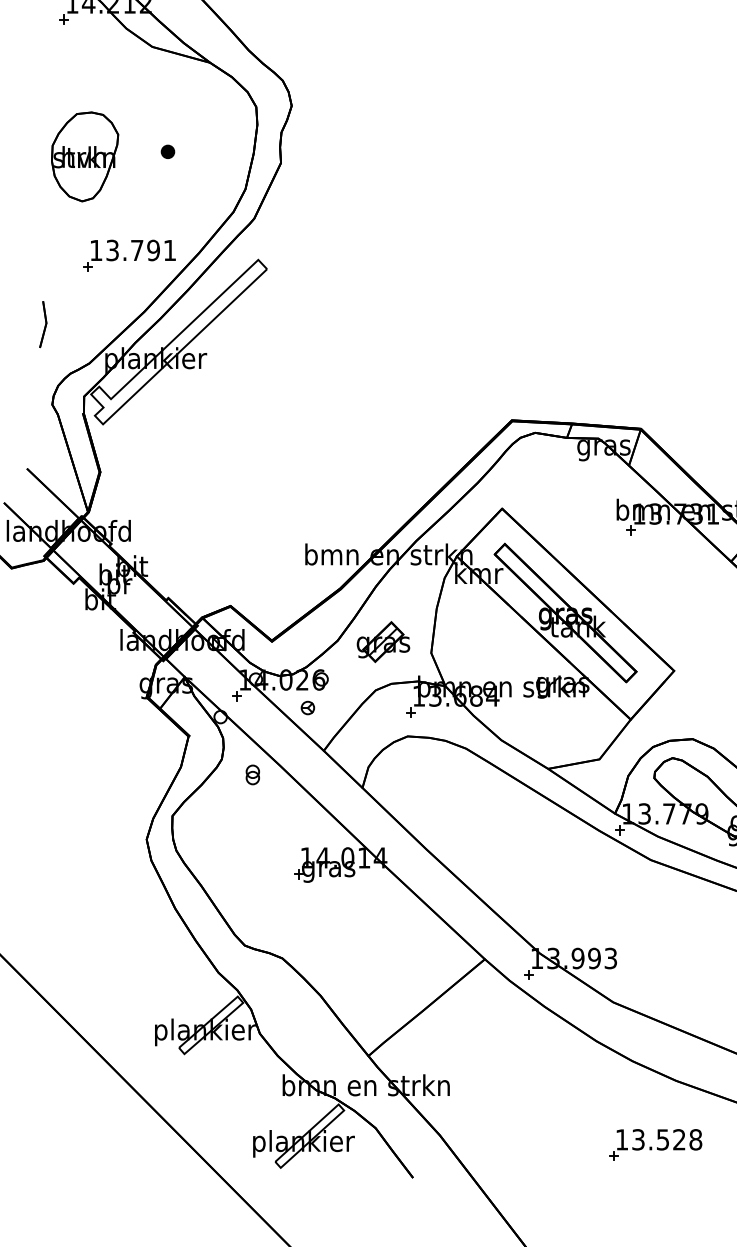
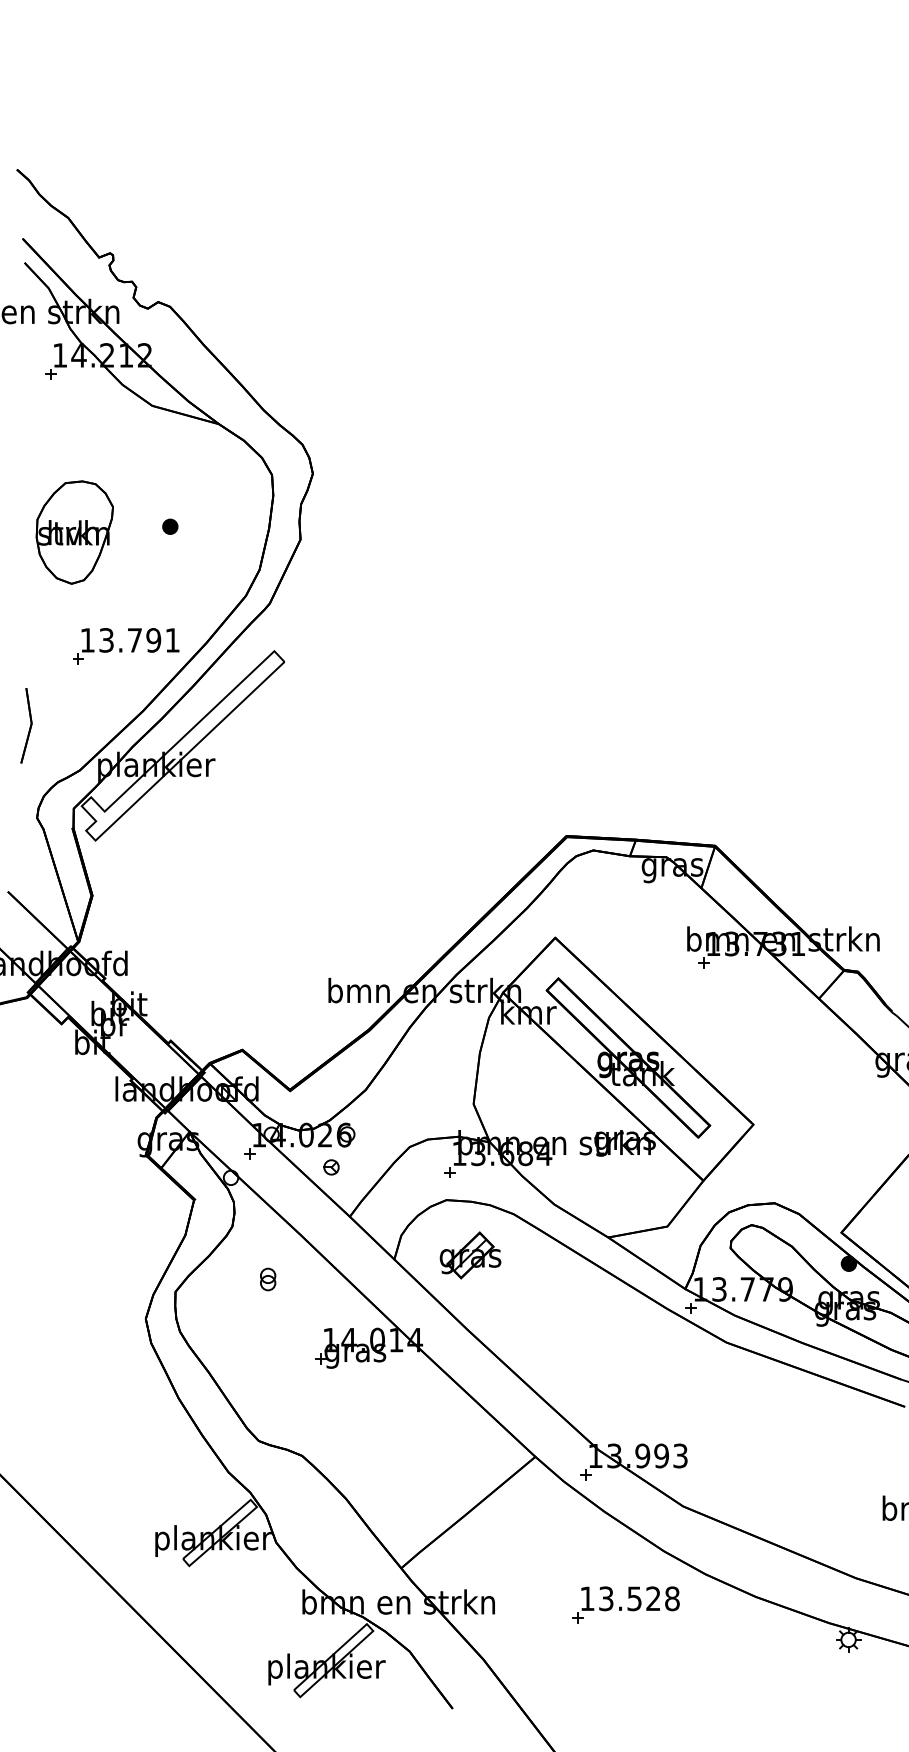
part: (43, 324) -> (26, 725), size x1.4
part: (383, 642) -> (470, 1255), moved
part: (253, 774) -> (268, 1279), moved
part: (655, 1144) -> (625, 1604), moved

